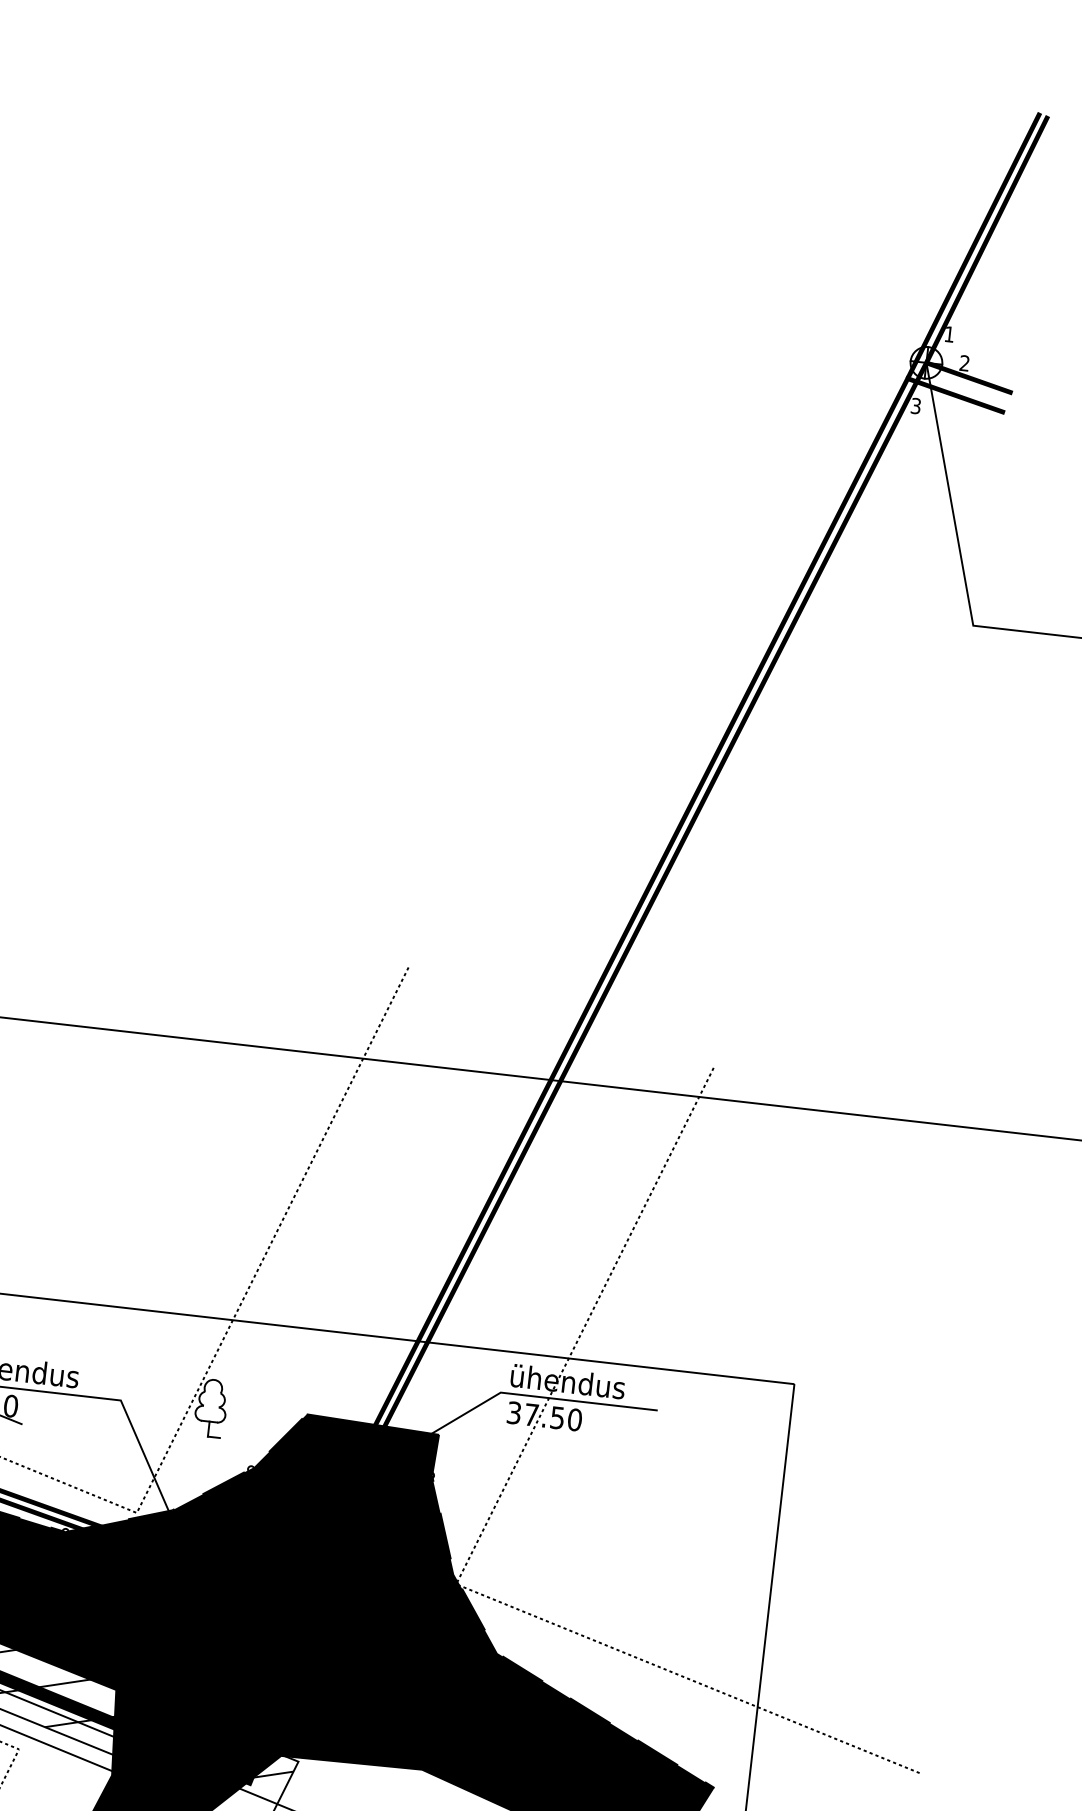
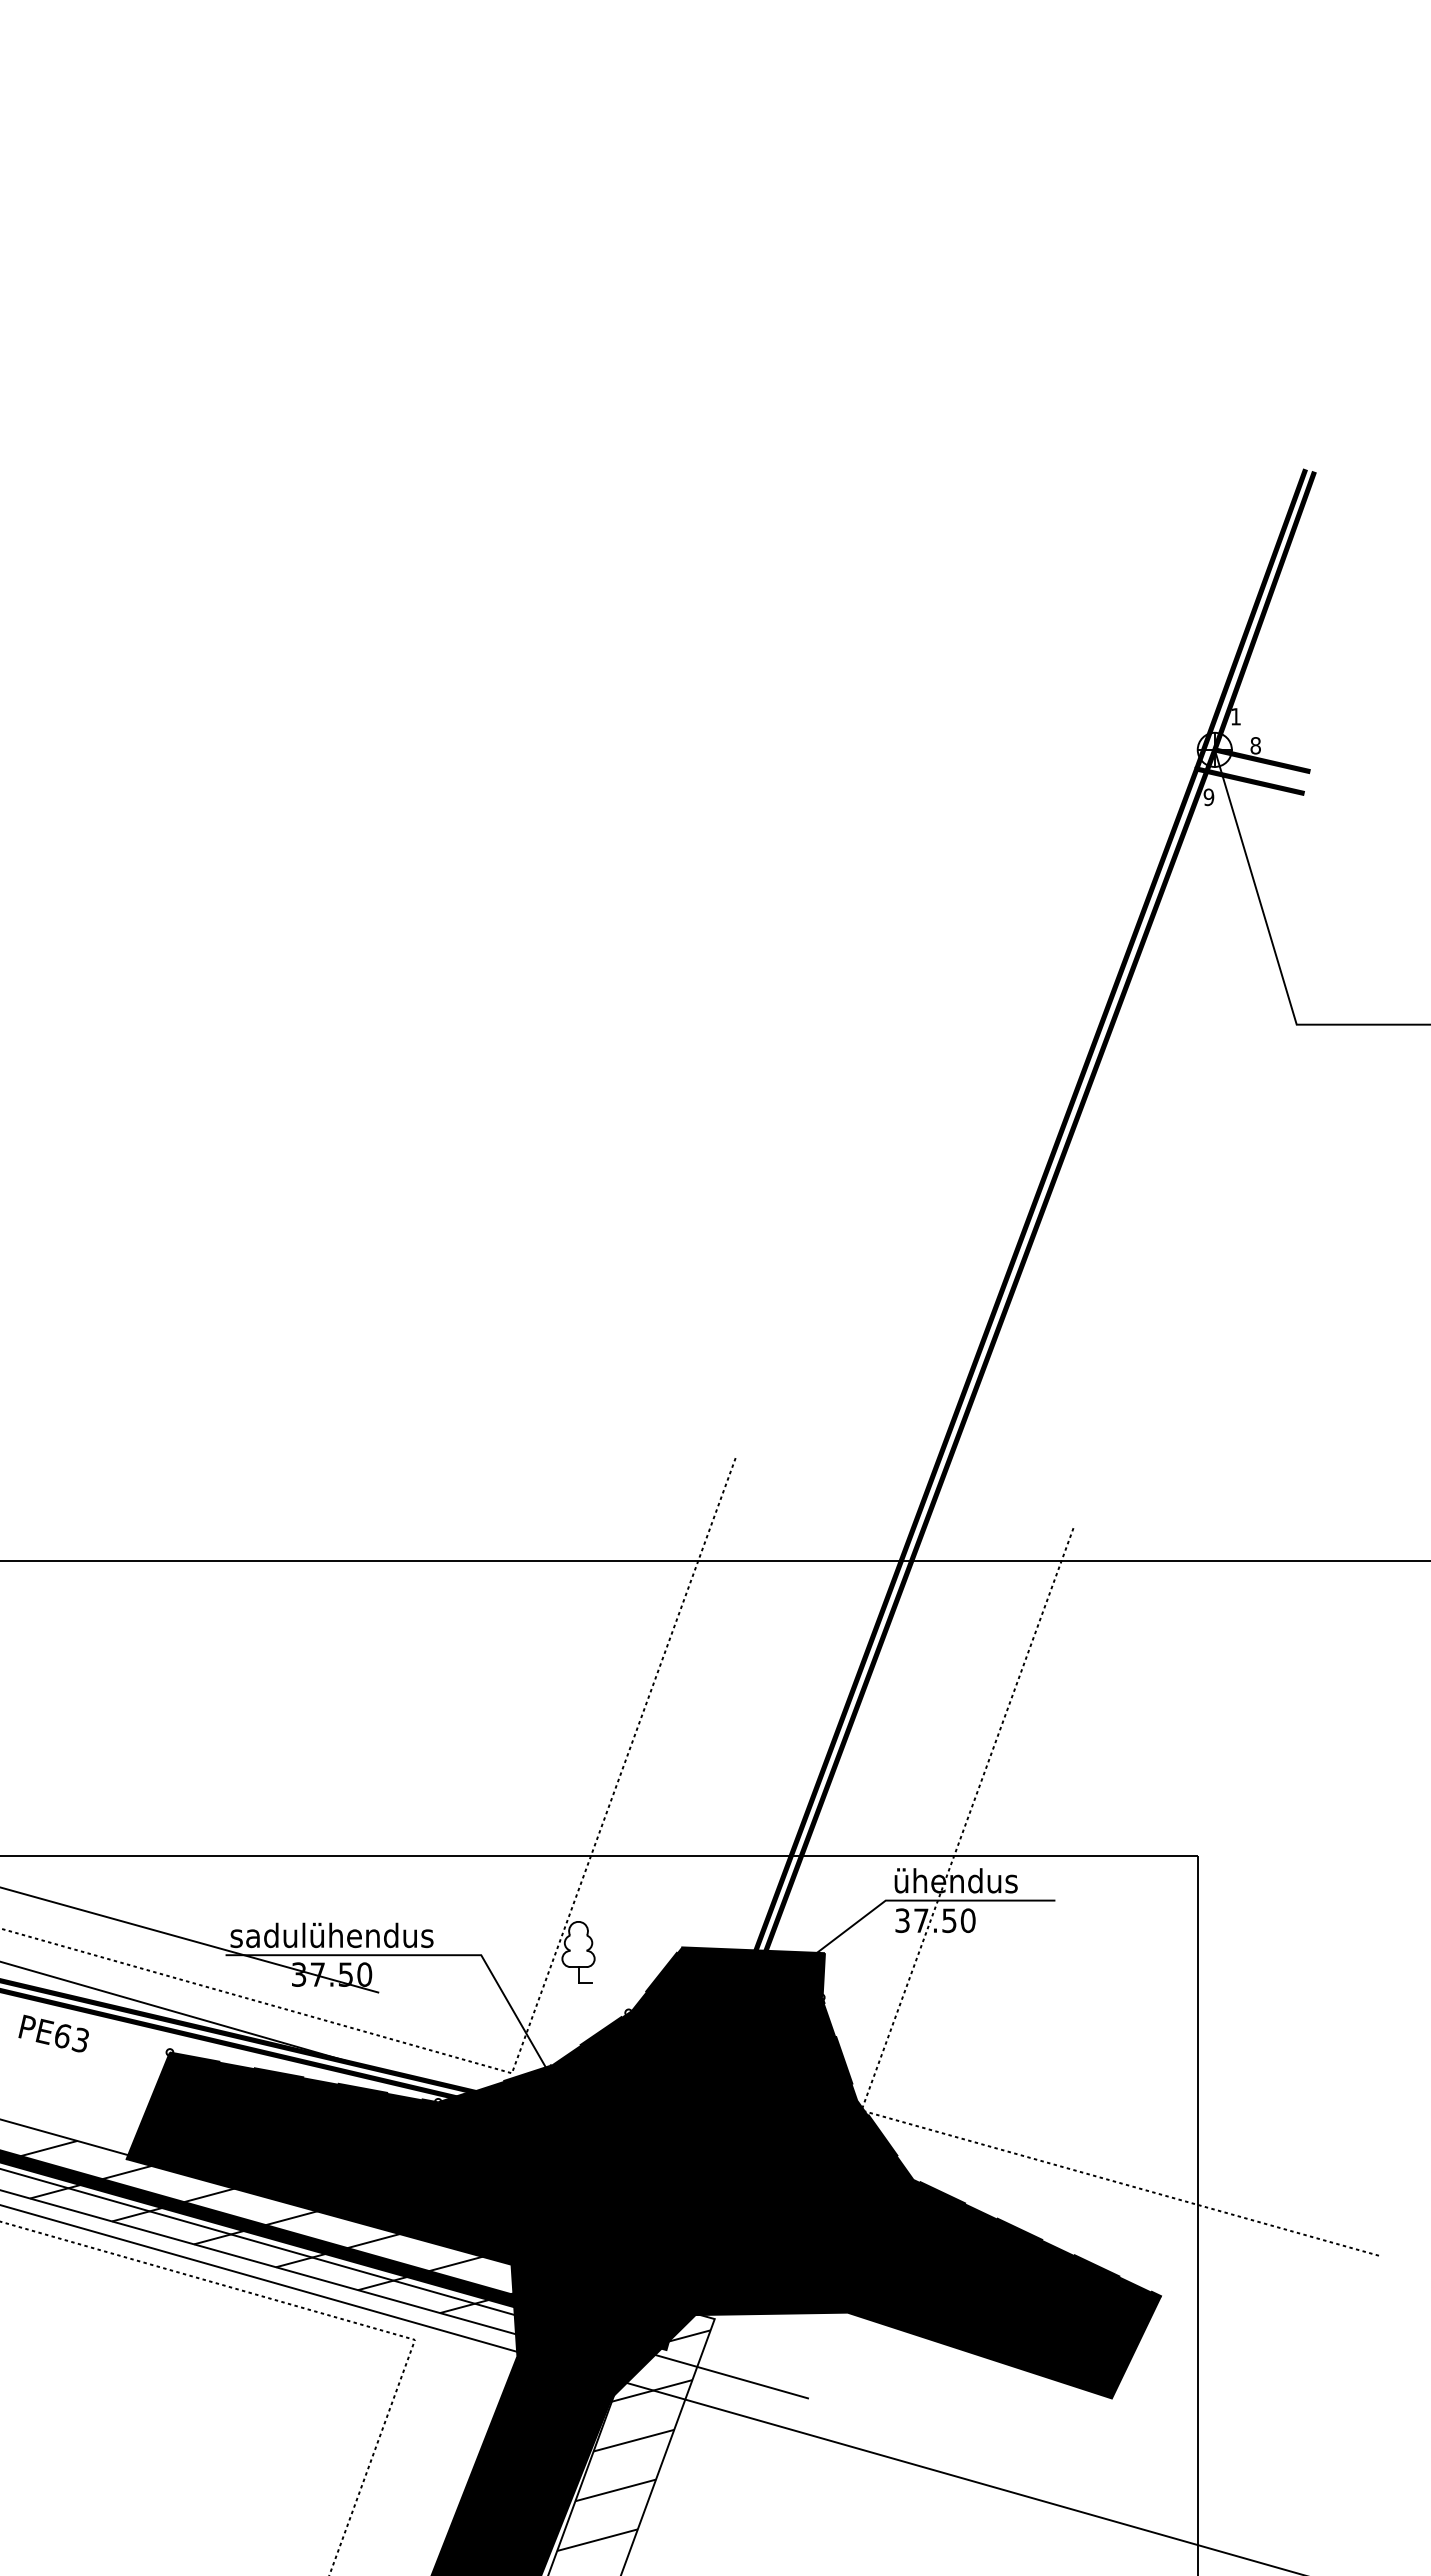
text: (964, 363) -> (1255, 745), 2 -> 8
text: (915, 405) -> (1208, 796), 3 -> 9

